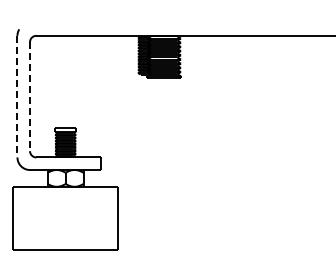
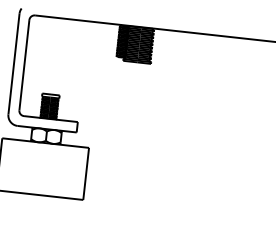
line: (17, 96) -> (14, 63), dashed -> solid
line: (30, 97) -> (24, 65), dashed -> solid

